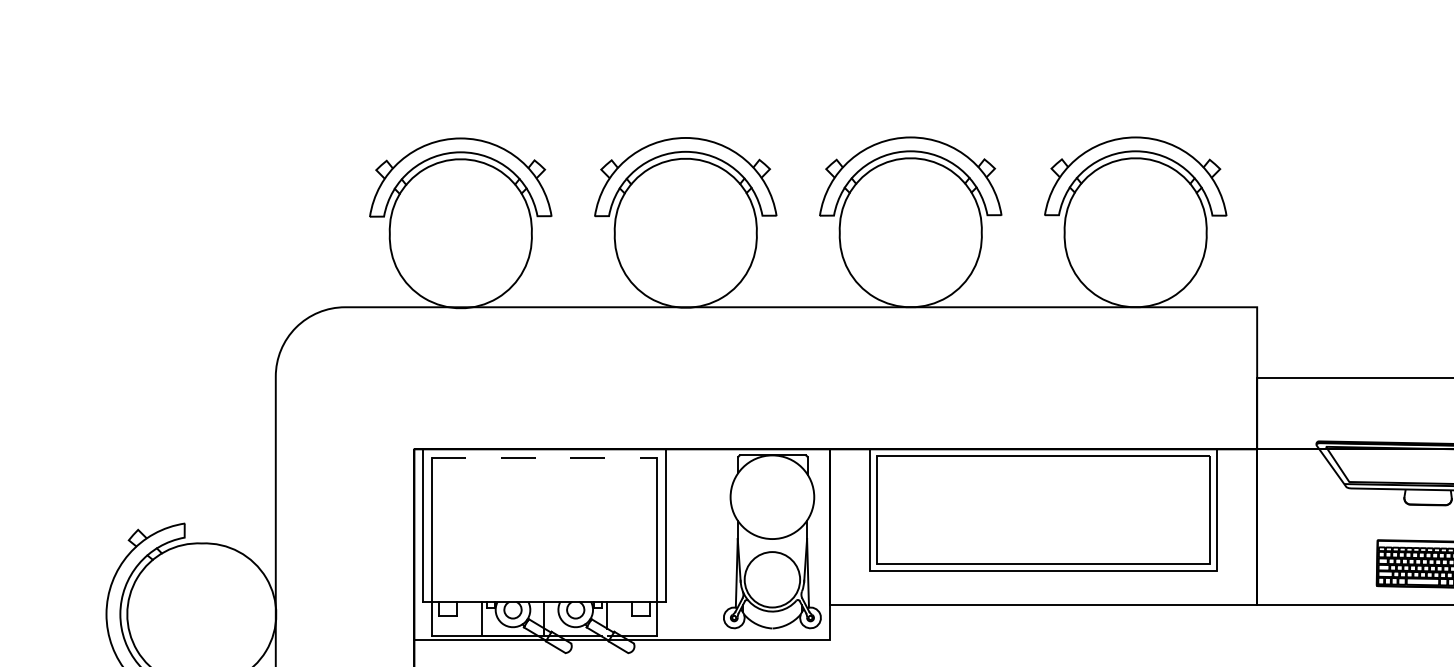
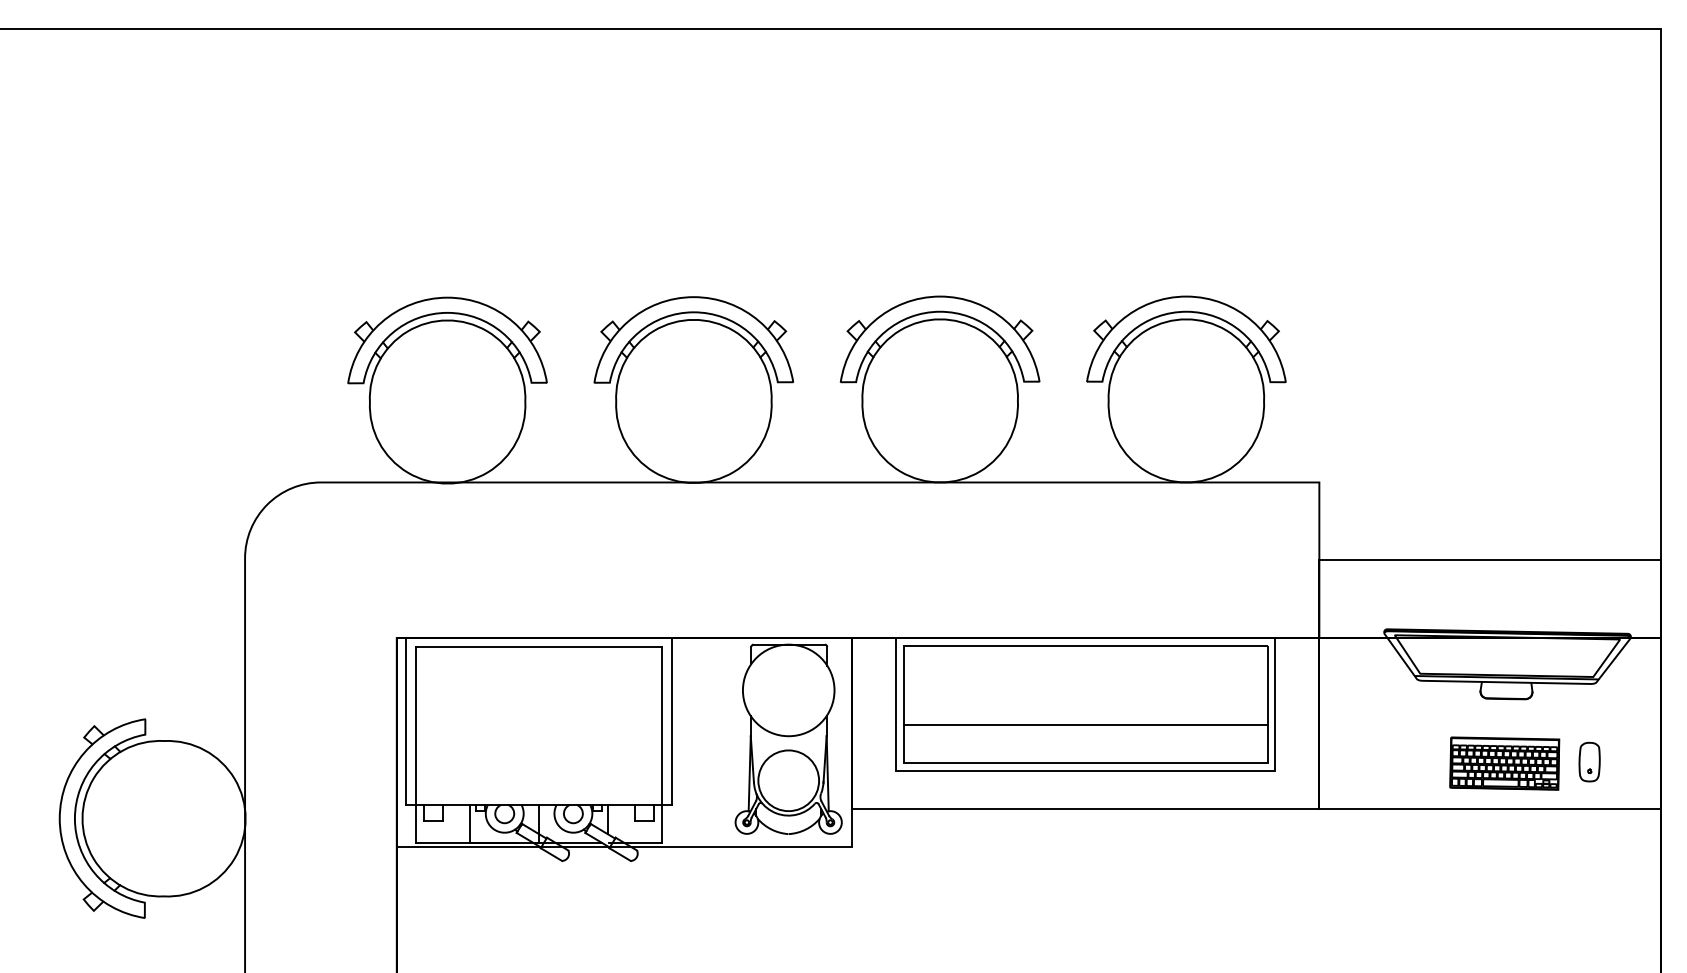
line: (544, 458) -> (539, 647), dashed -> solid
line: (1043, 529) -> (1085, 725), added

